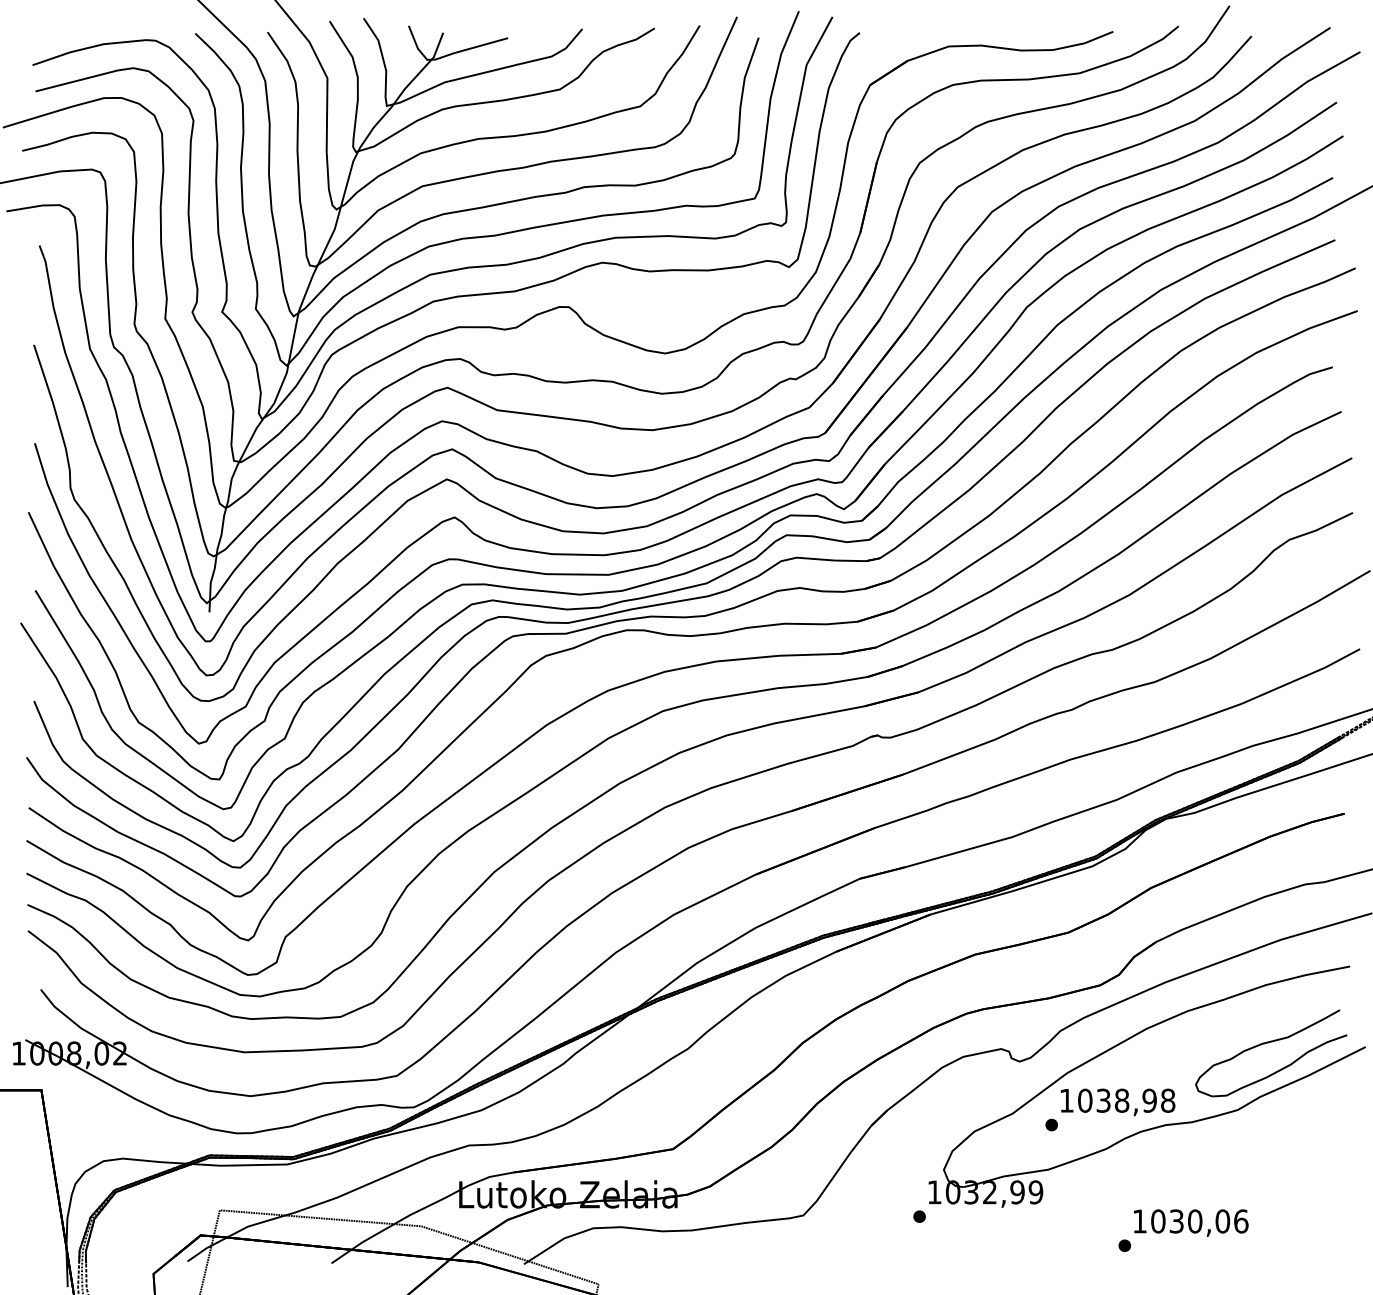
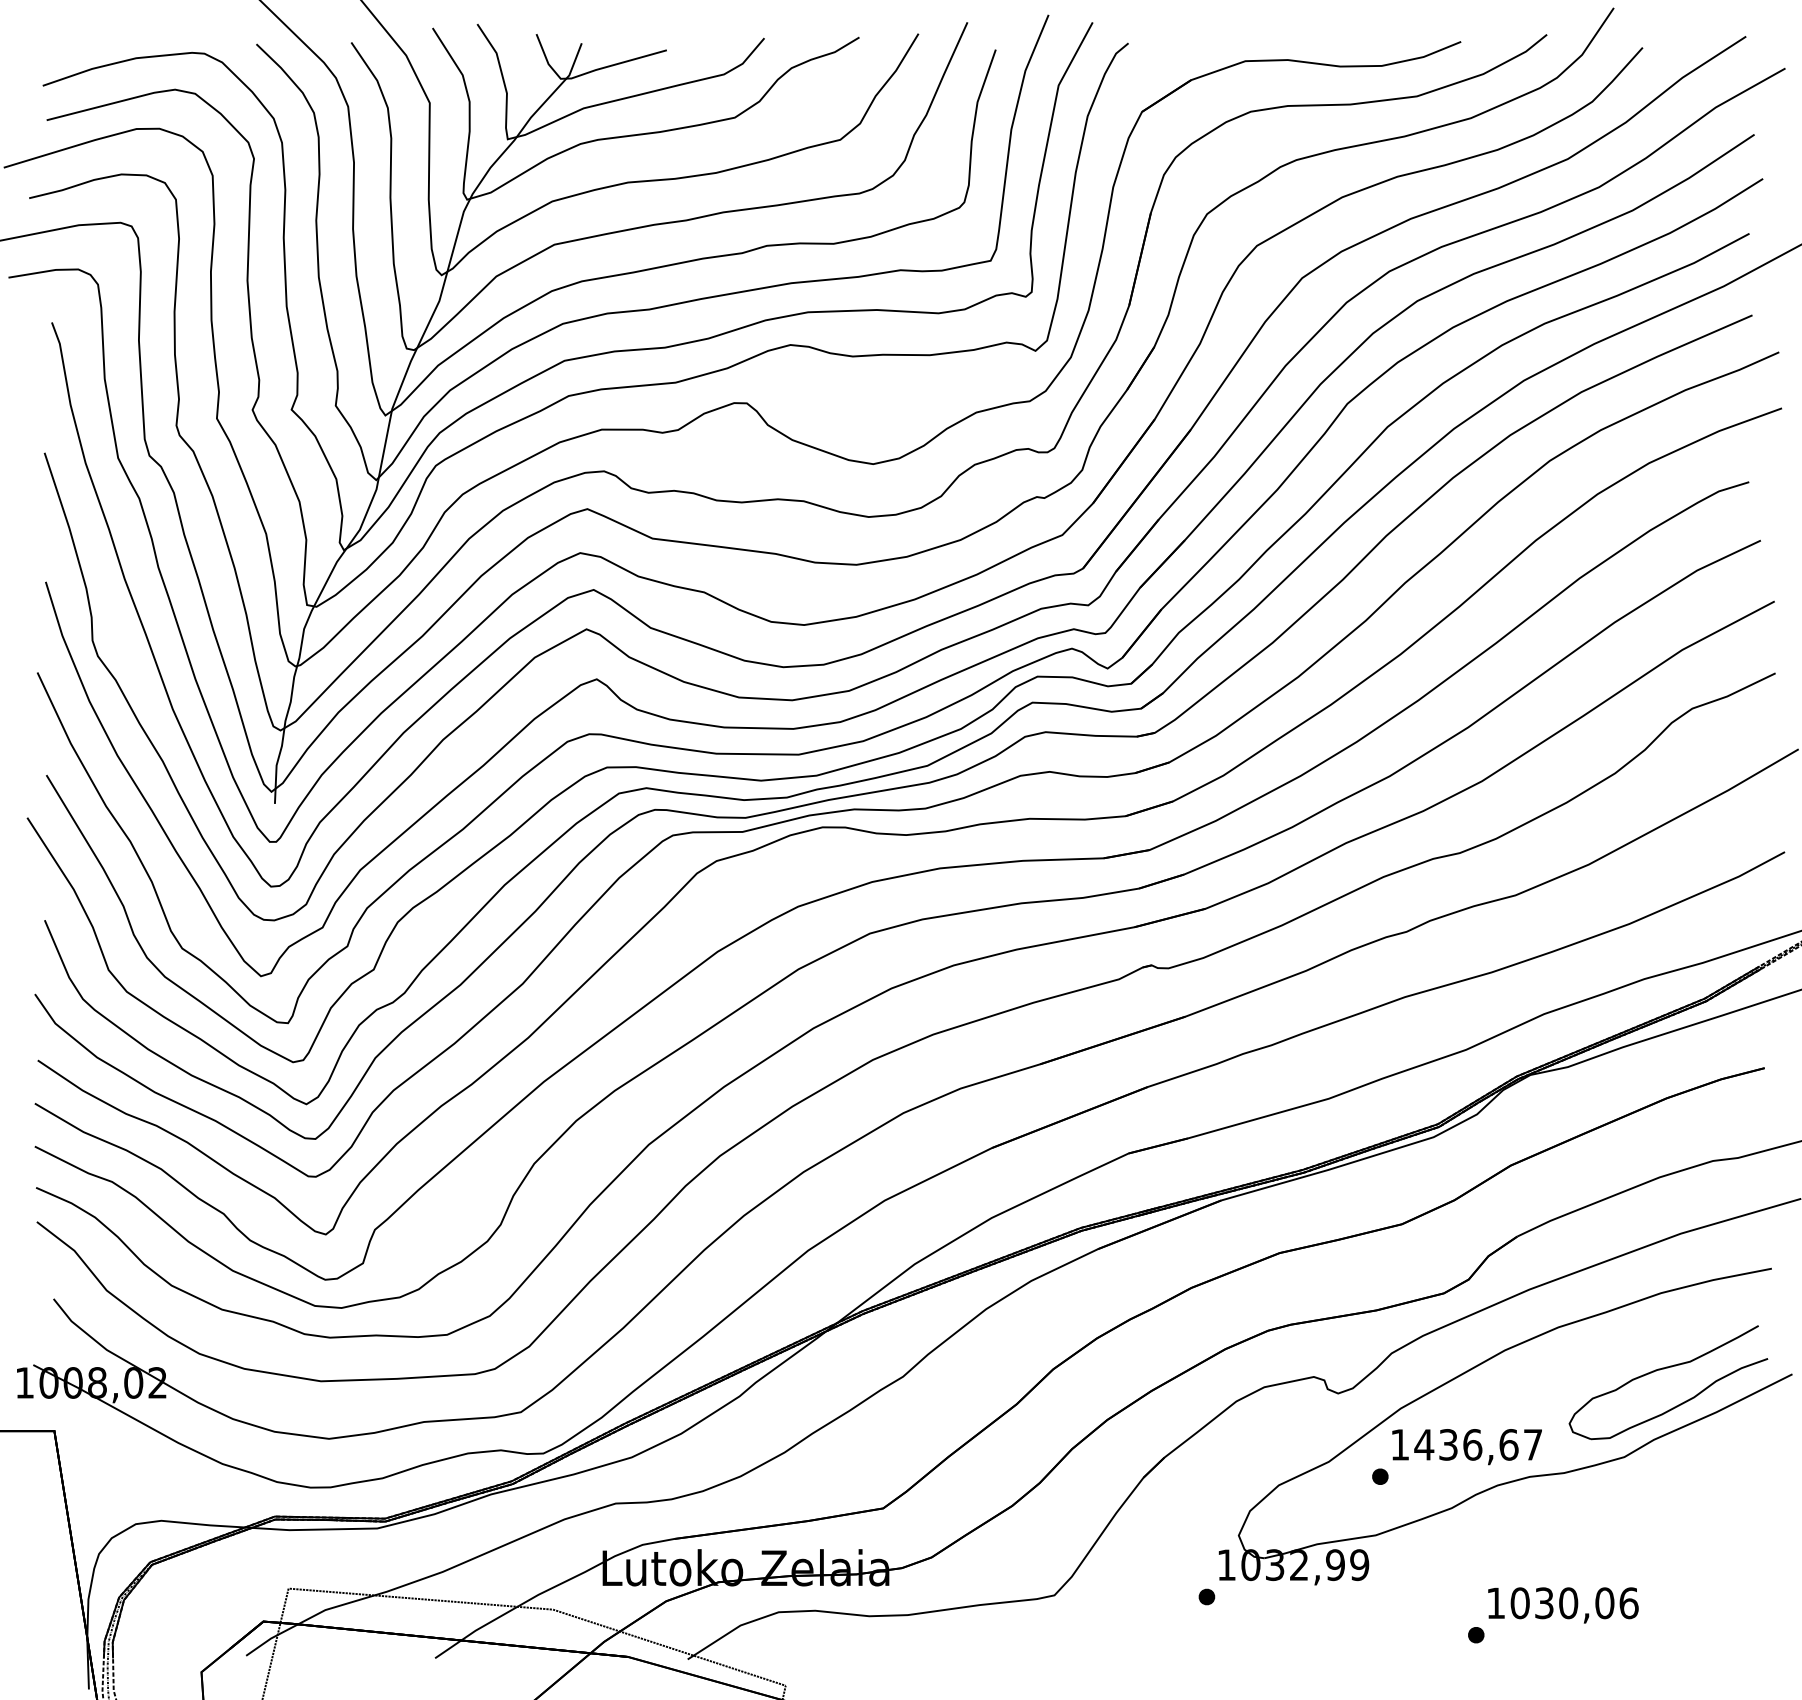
text: (1126, 1100) -> (1478, 1444), 1038,98 -> 1436,67

